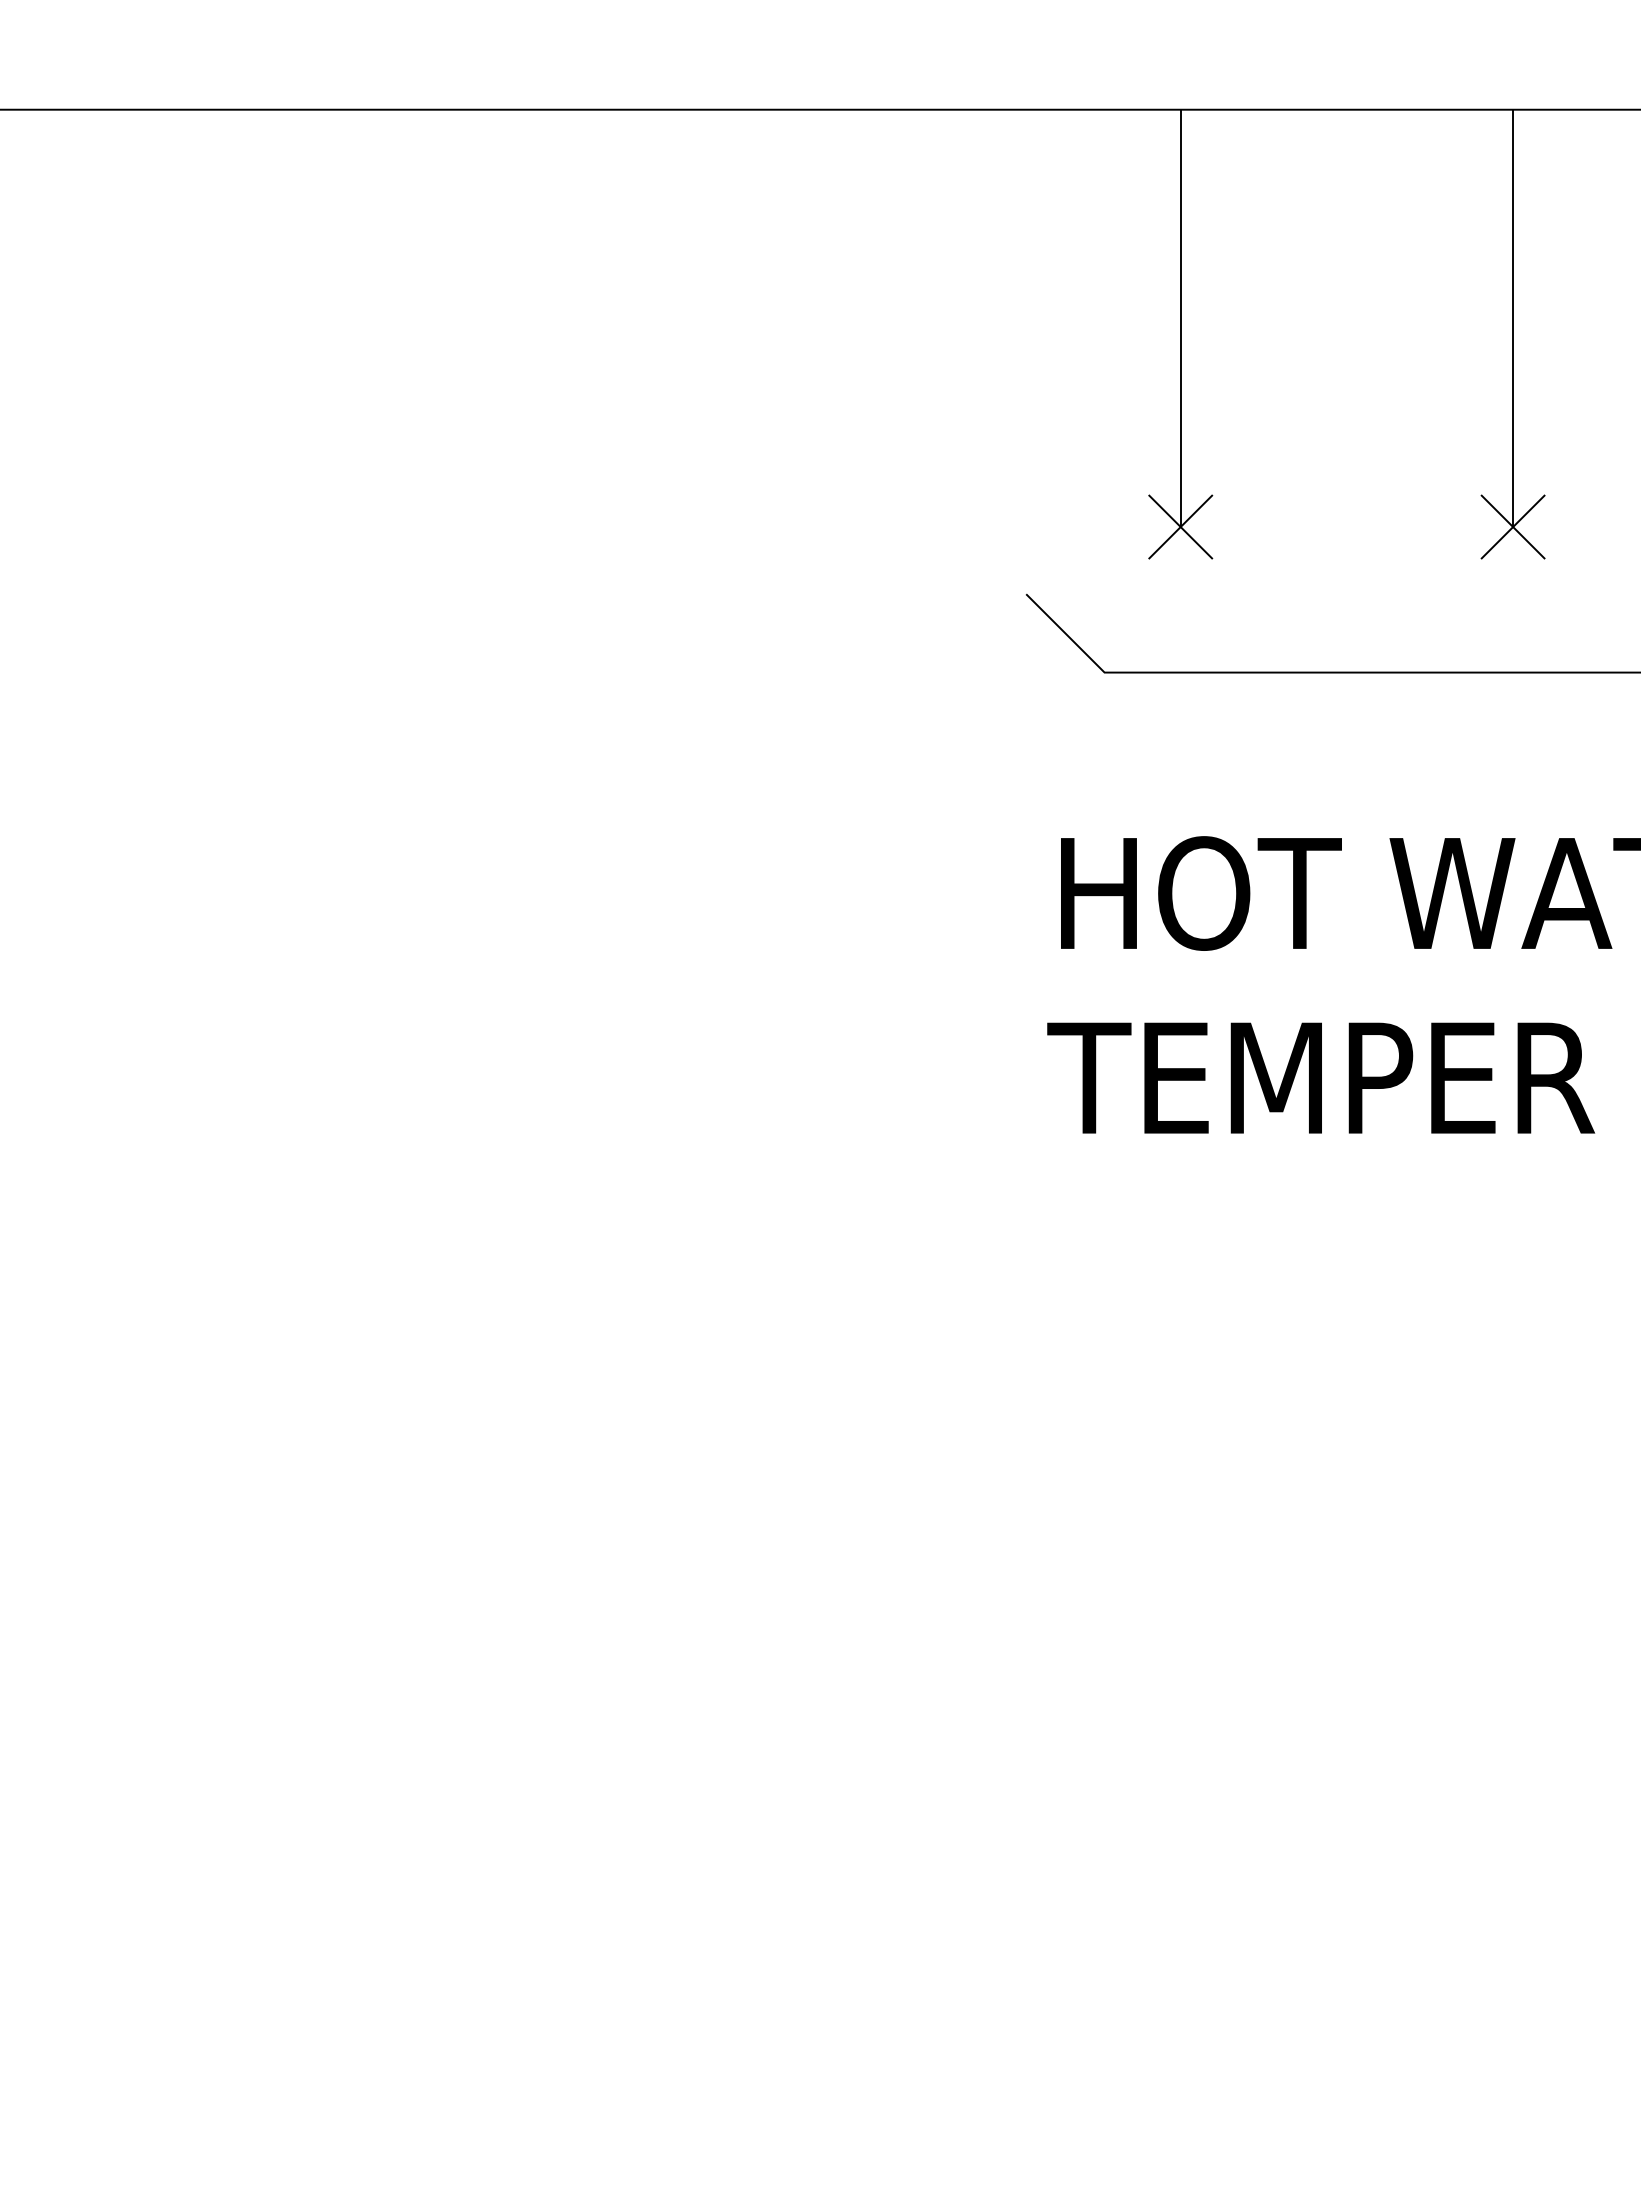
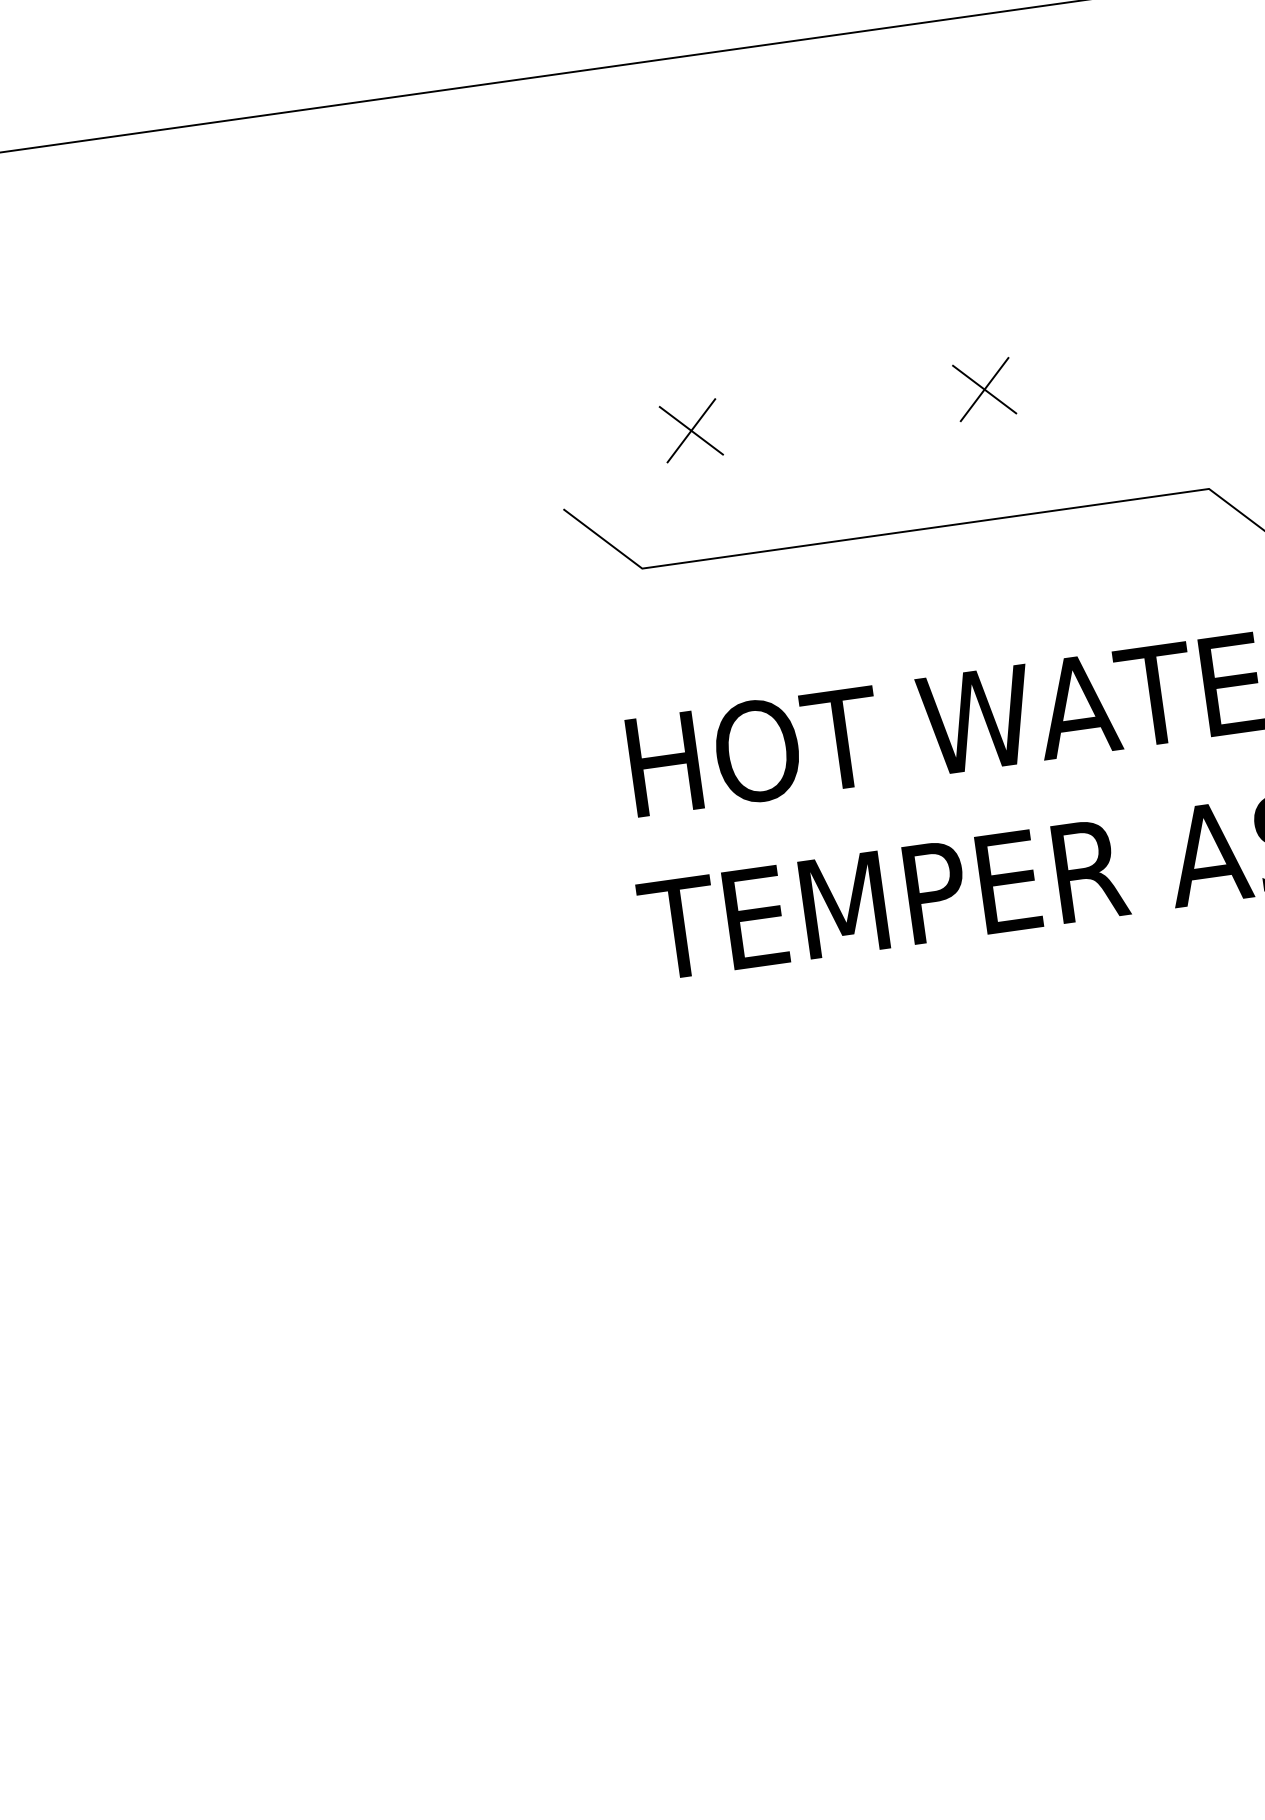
line: (1180, 318) -> (665, 246), removed
line: (1513, 318) -> (959, 205), removed

